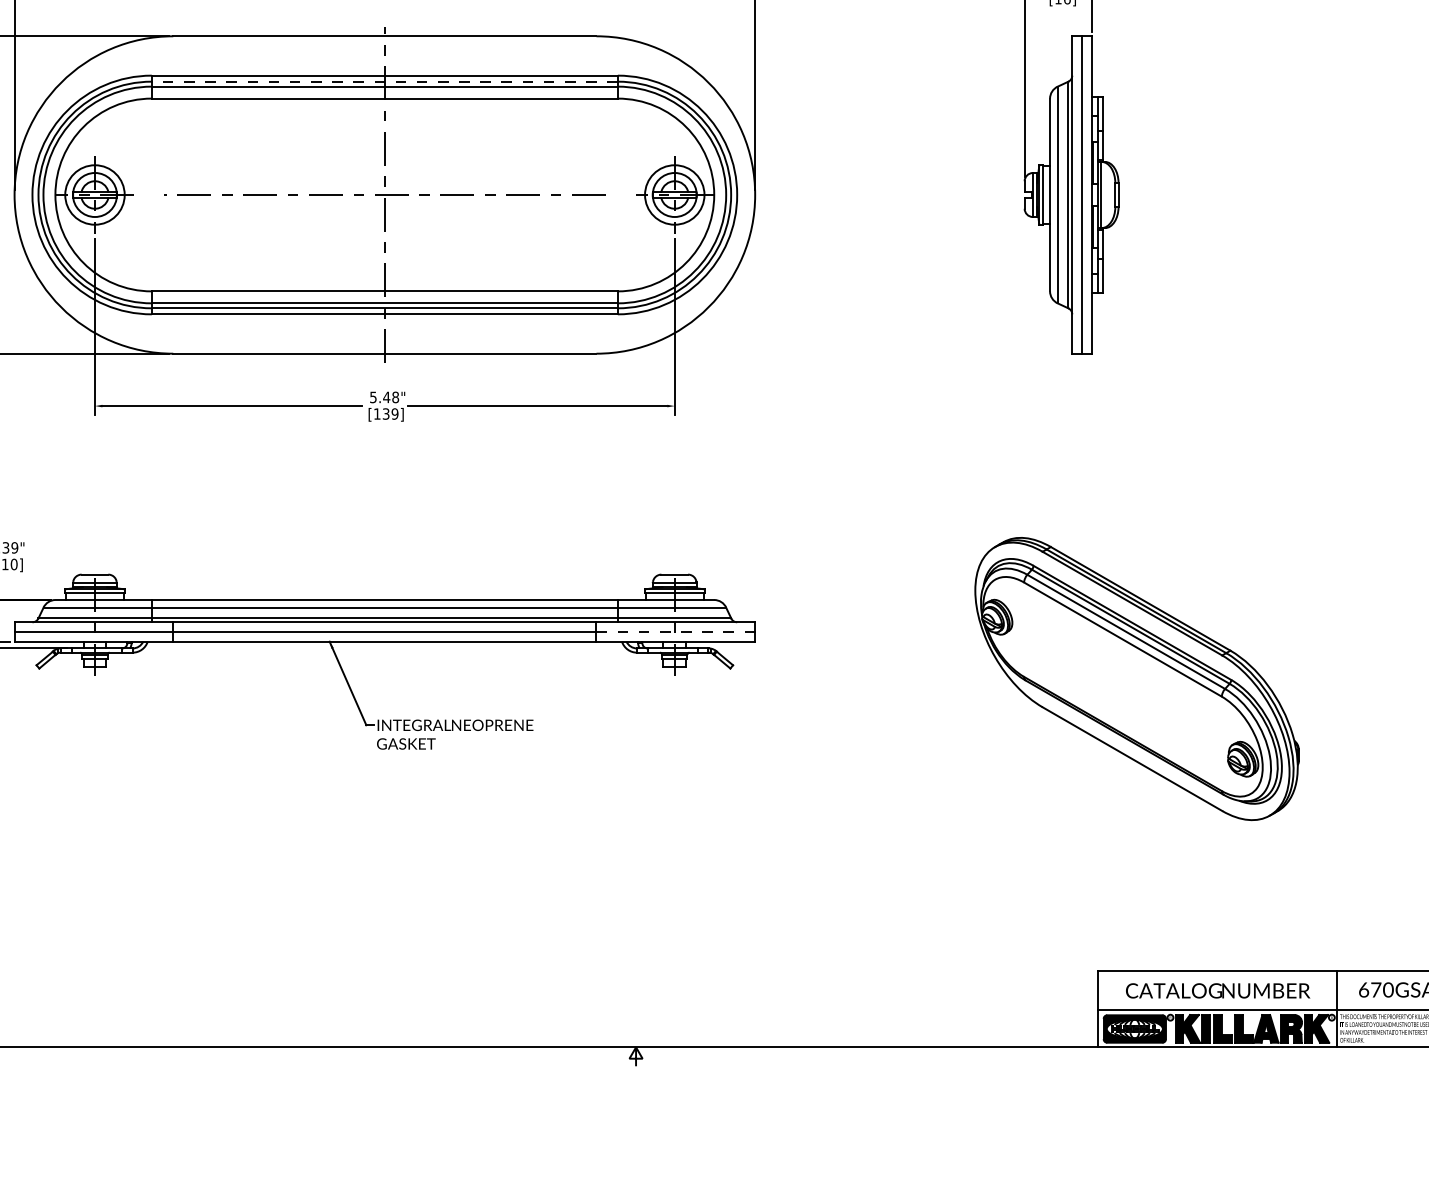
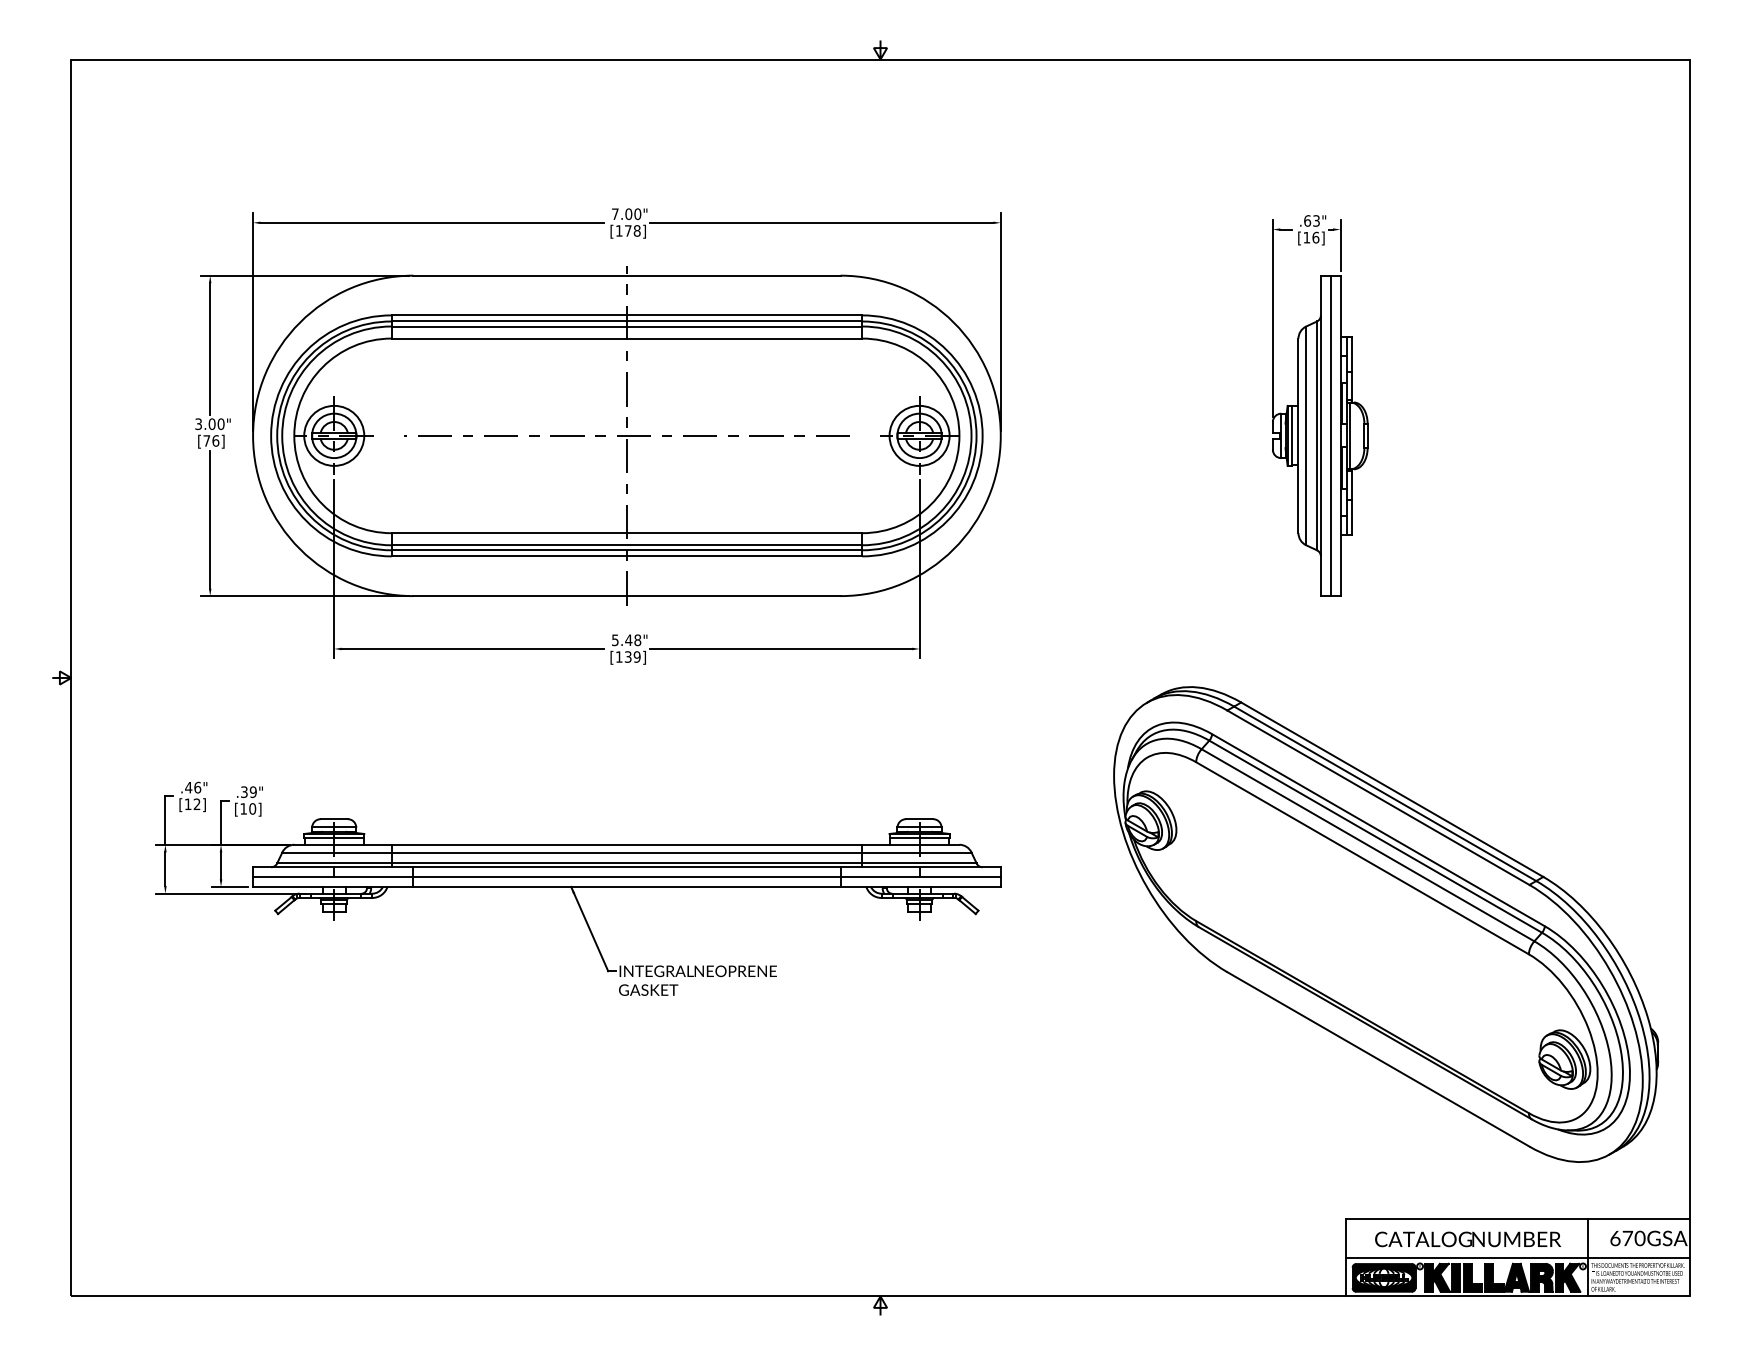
line: (384, 81) -> (626, 321), dashed -> solid
line: (675, 631) -> (920, 876), dashed -> solid
part: (1137, 678) -> (1386, 924), size x1.67

